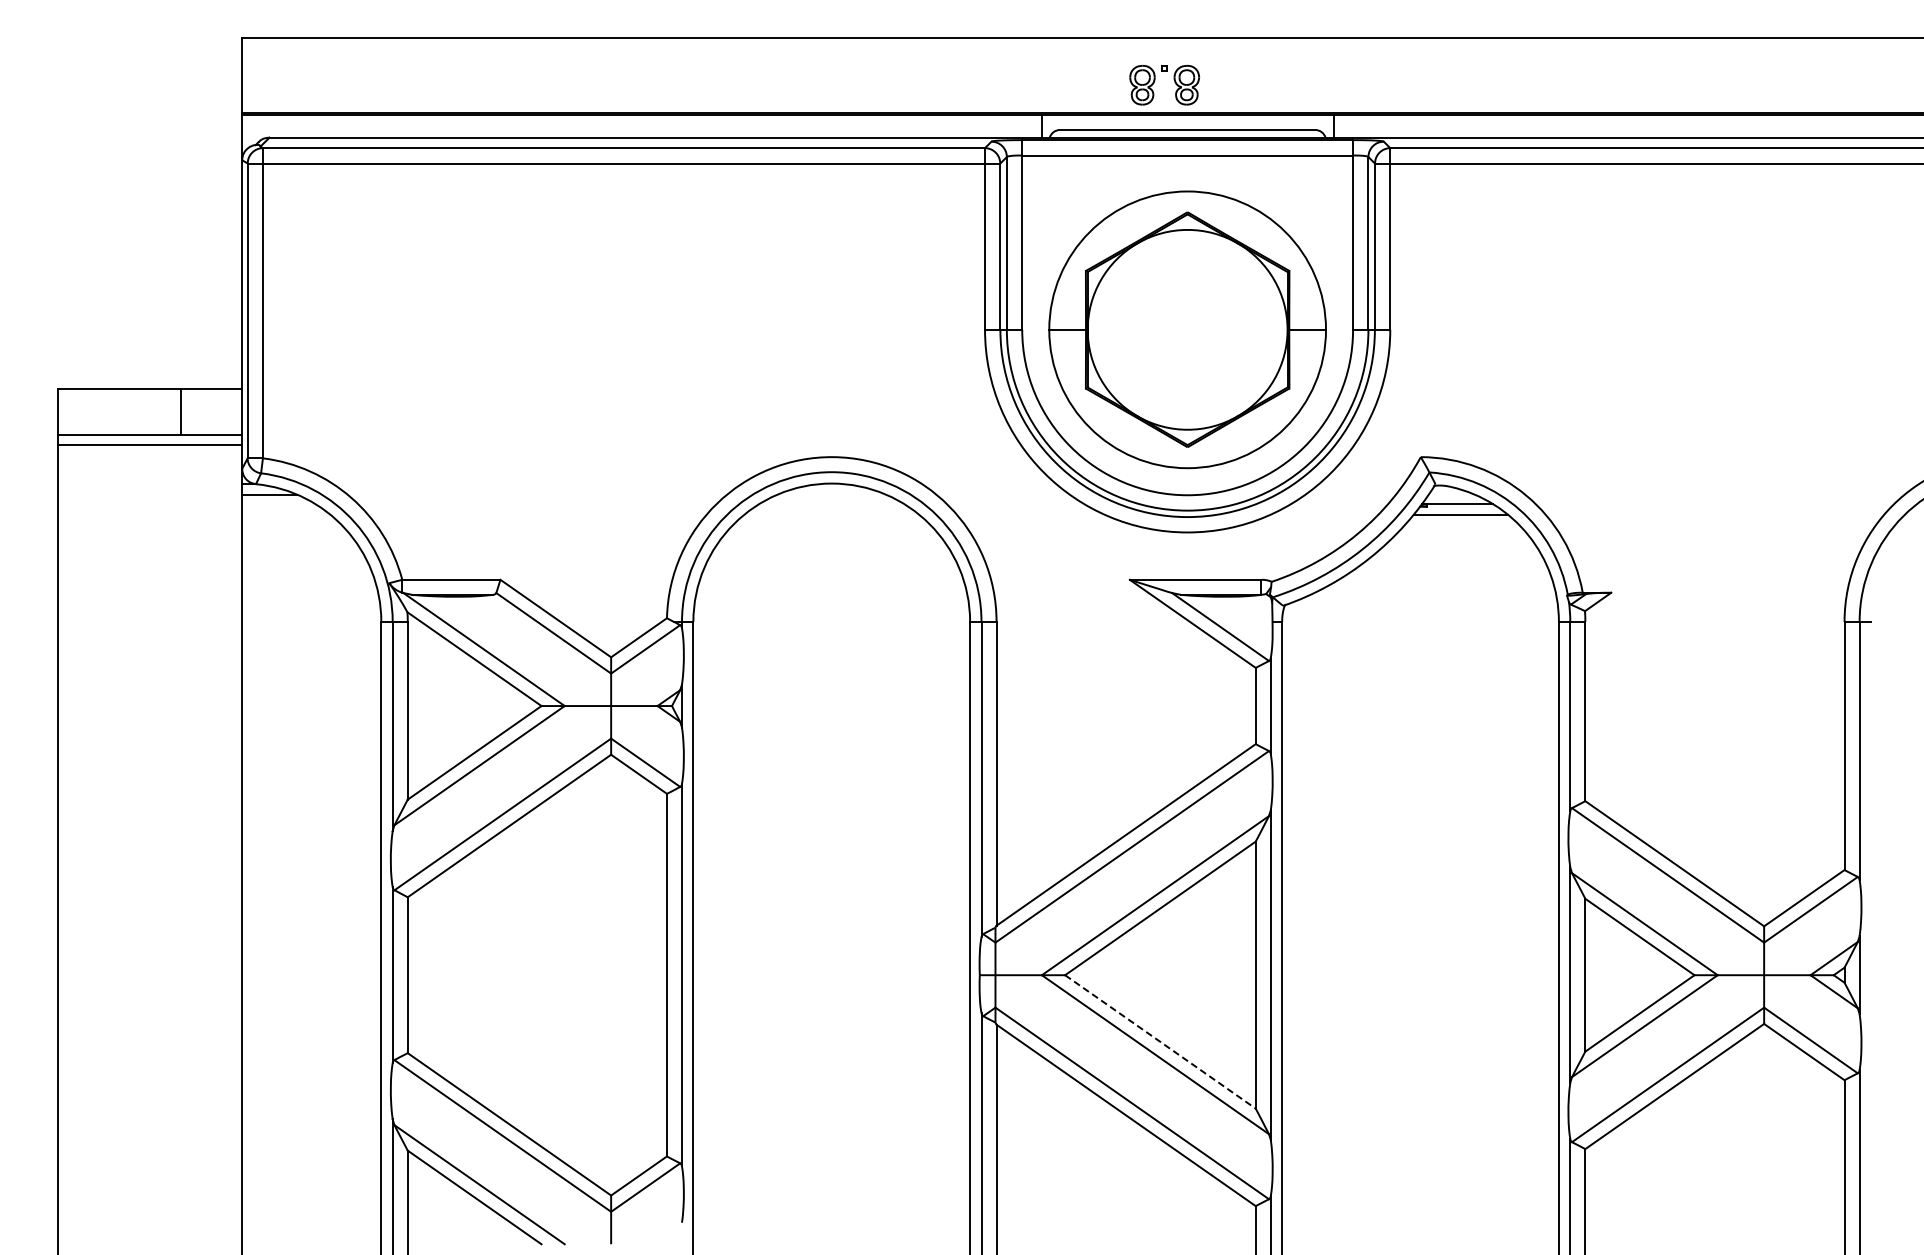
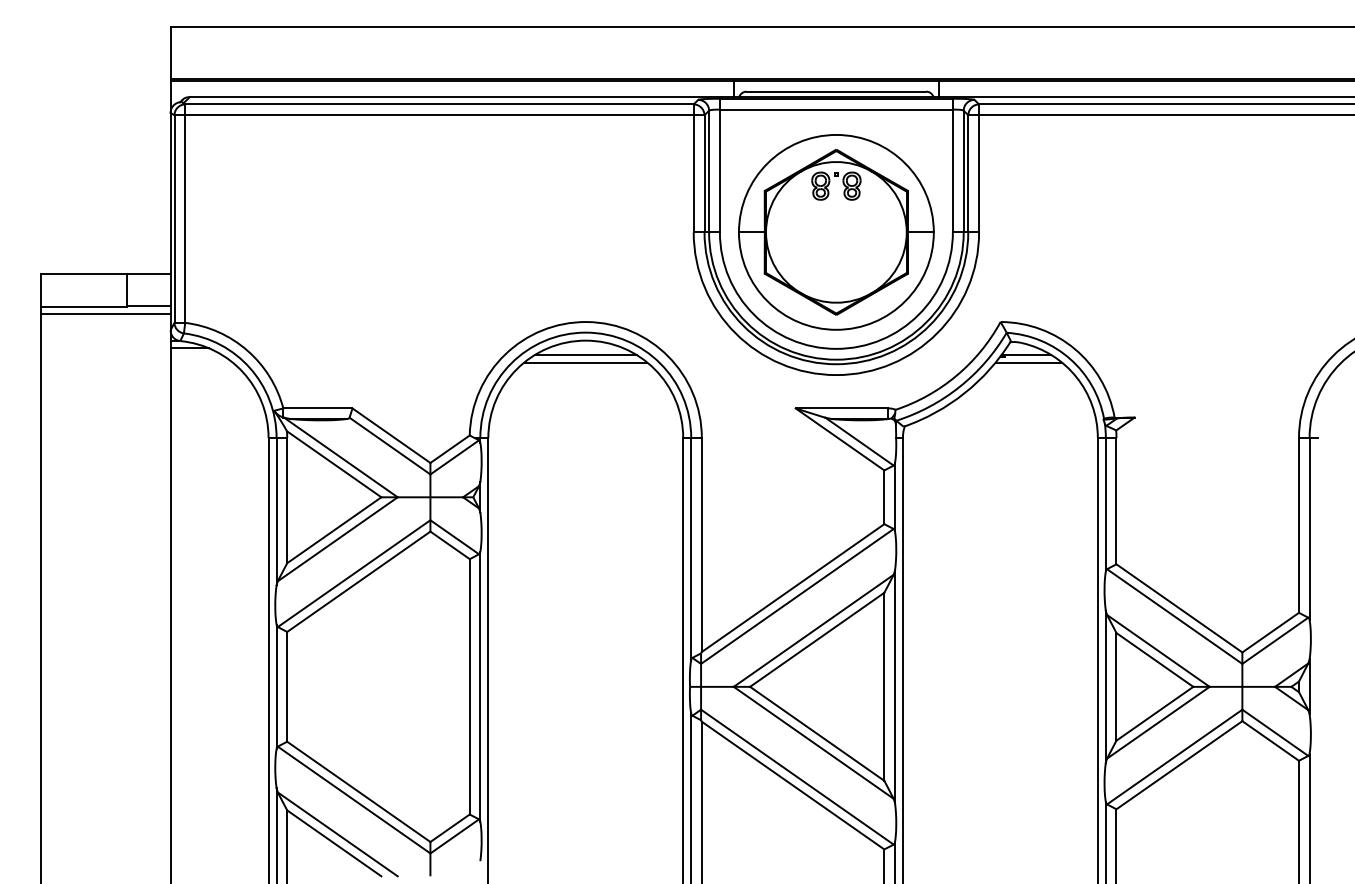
part: (1154, 83) -> (829, 184), moved
line: (831, 503) -> (585, 354), added
line: (831, 514) -> (585, 362), added
line: (1160, 1042) -> (817, 734), dashed -> solid

